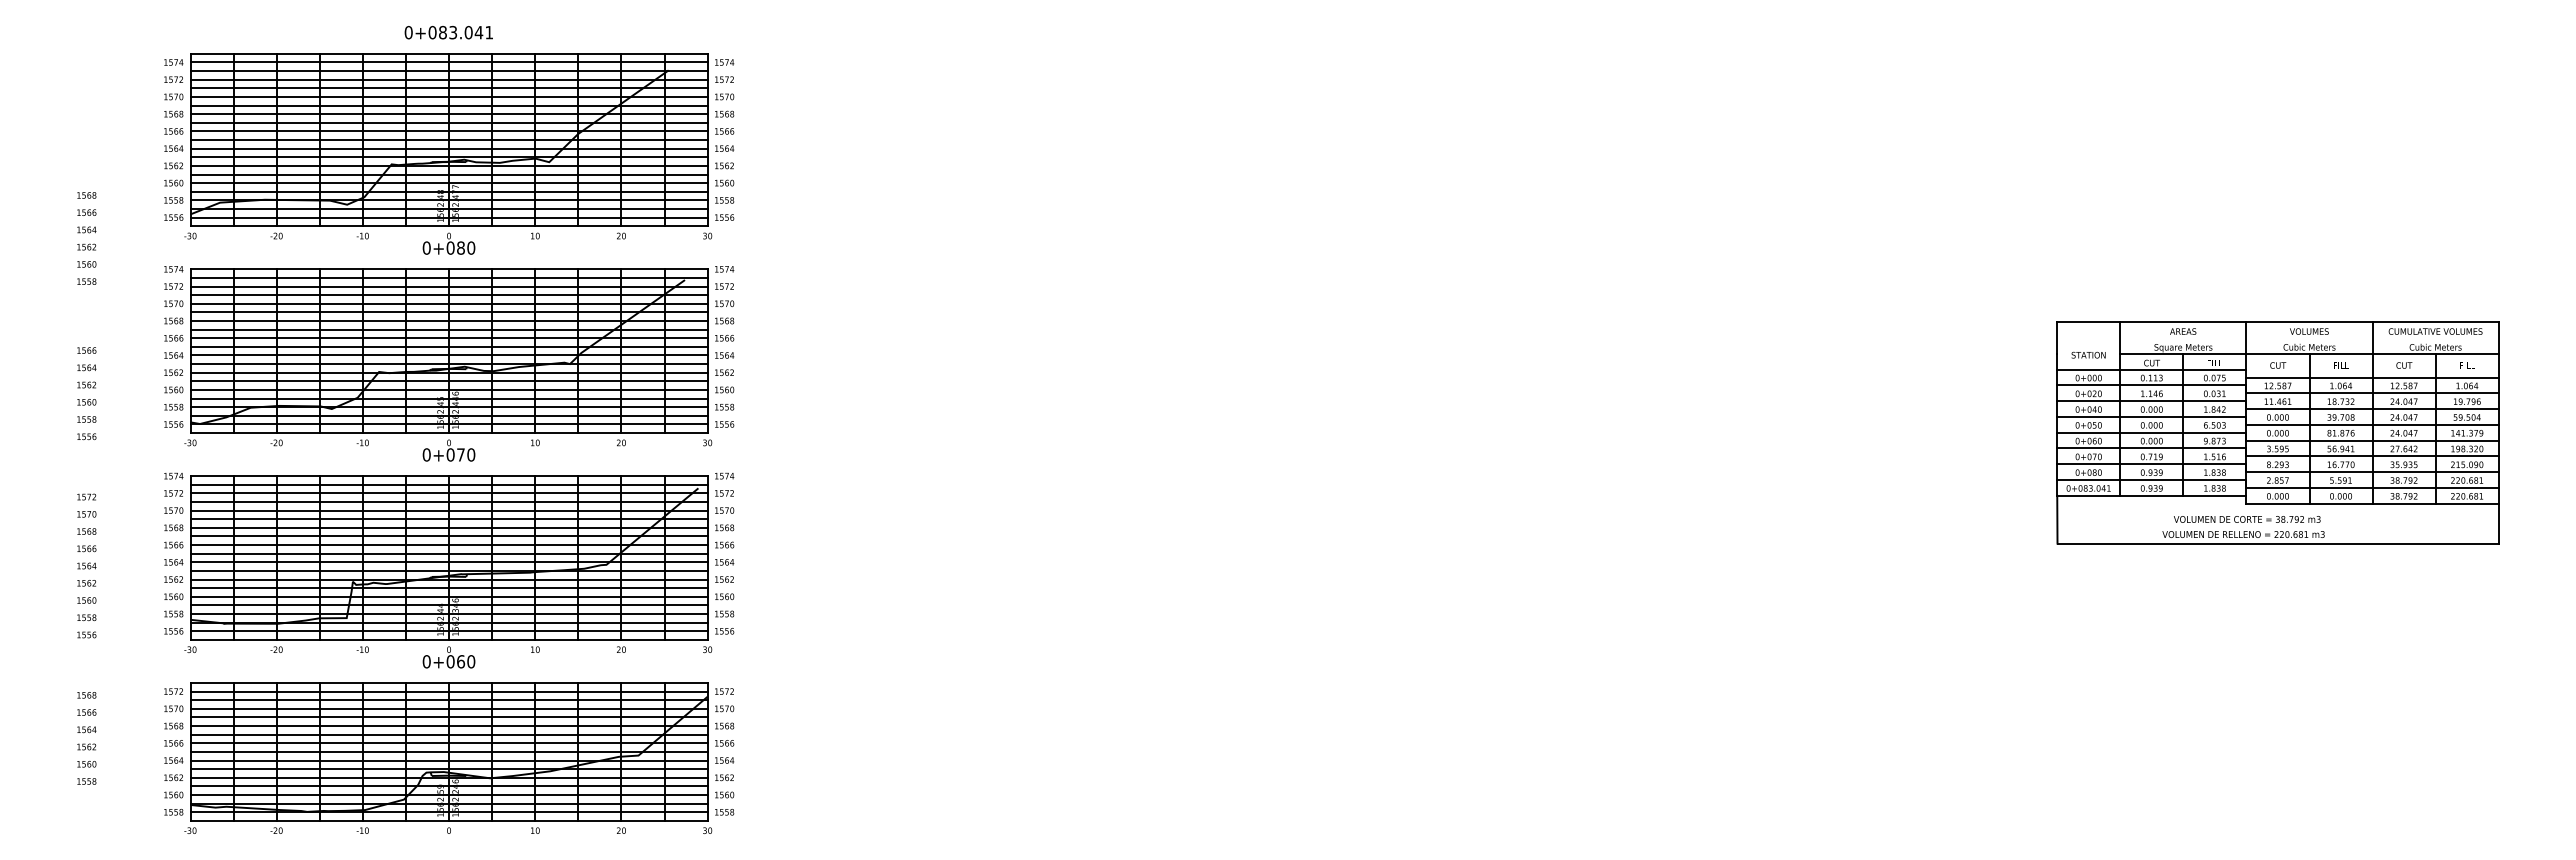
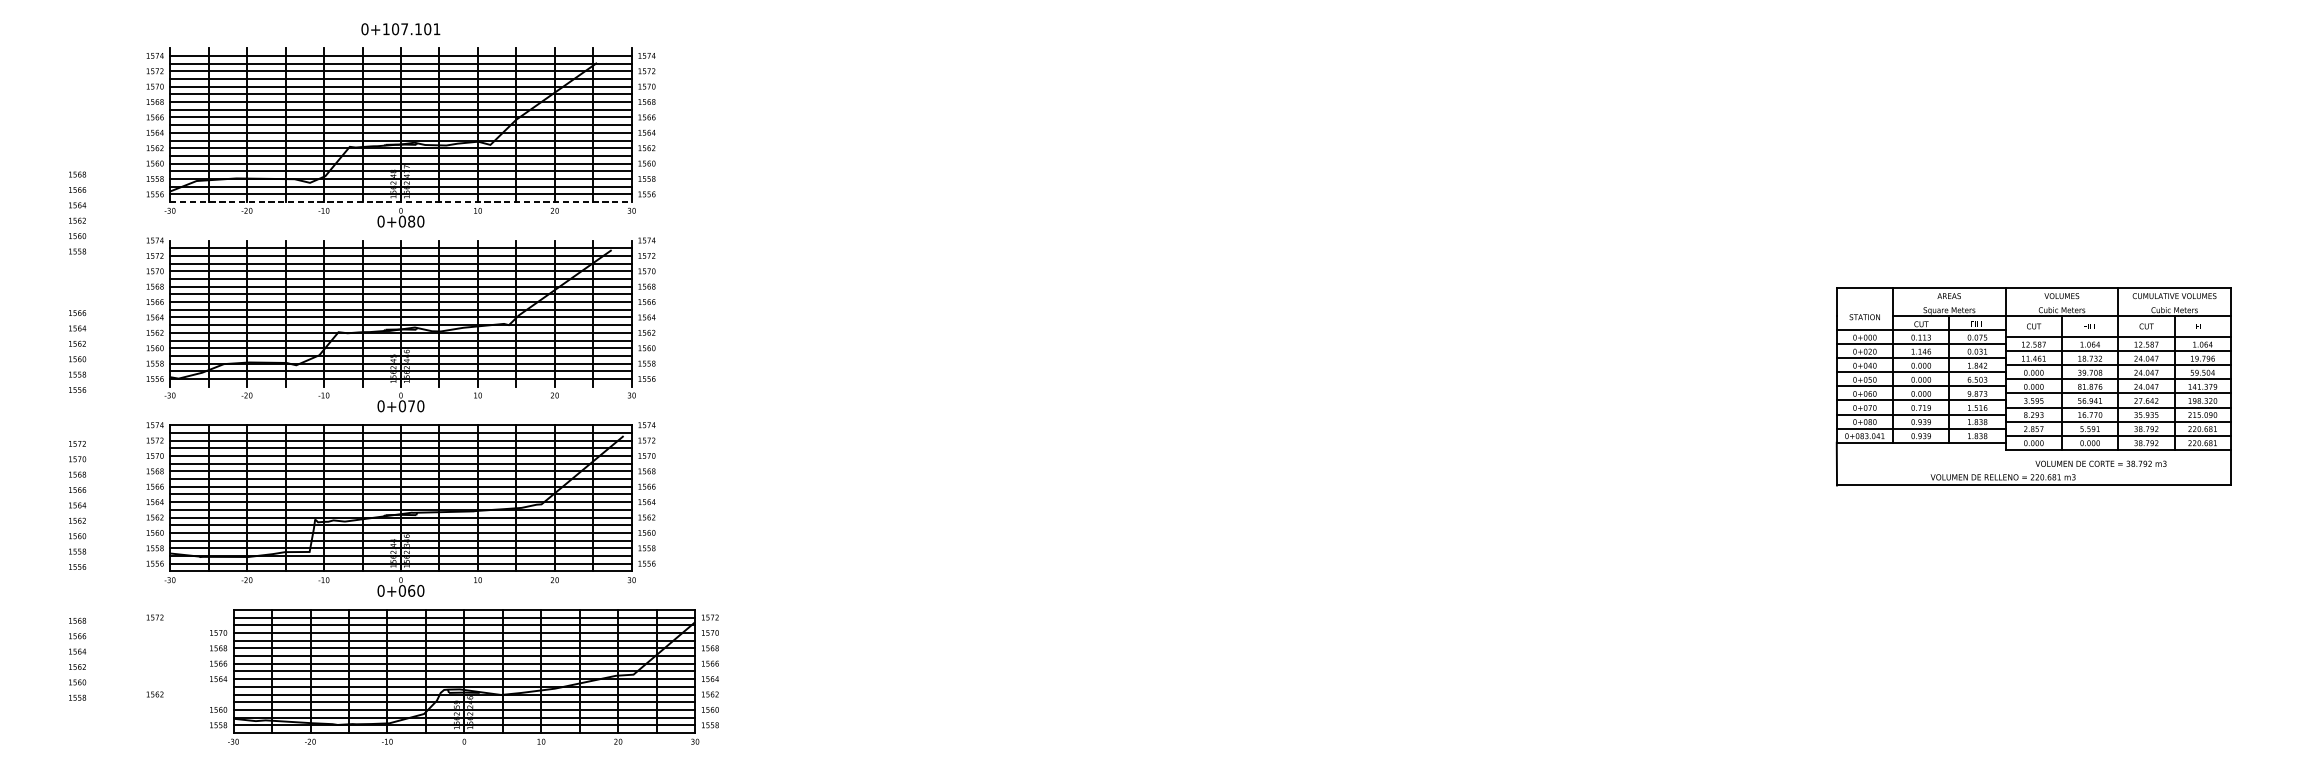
text: (455, 32) -> (406, 29), 0+083.041 -> 0+107.101
line: (448, 53) -> (400, 47), removed
line: (449, 226) -> (401, 202), solid -> dashed
line: (448, 269) -> (400, 240), removed
line: (448, 433) -> (400, 387), removed
text: (2247, 519) -> (2101, 463), moved
part: (449, 757) -> (464, 676), moved

